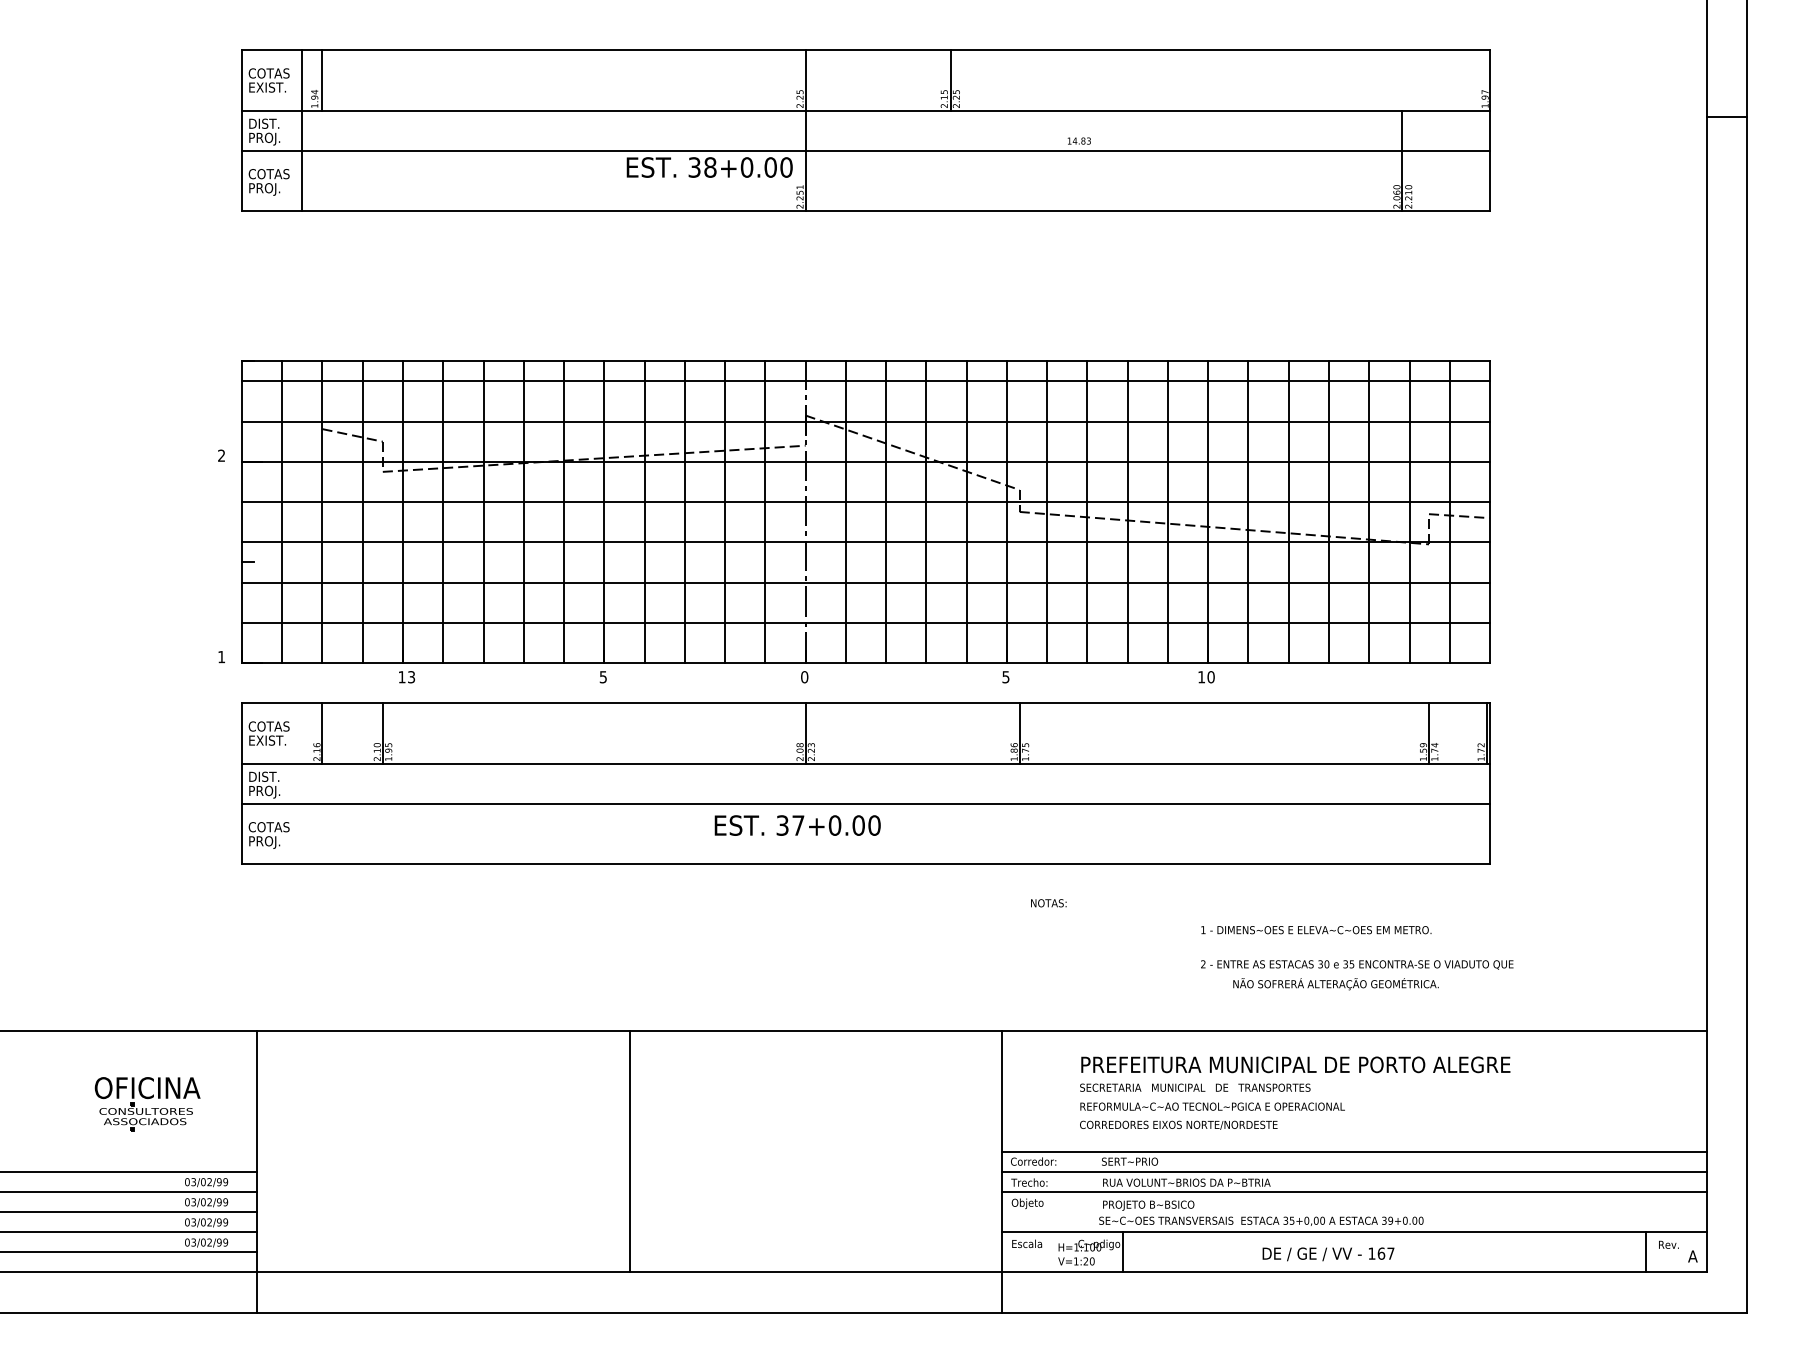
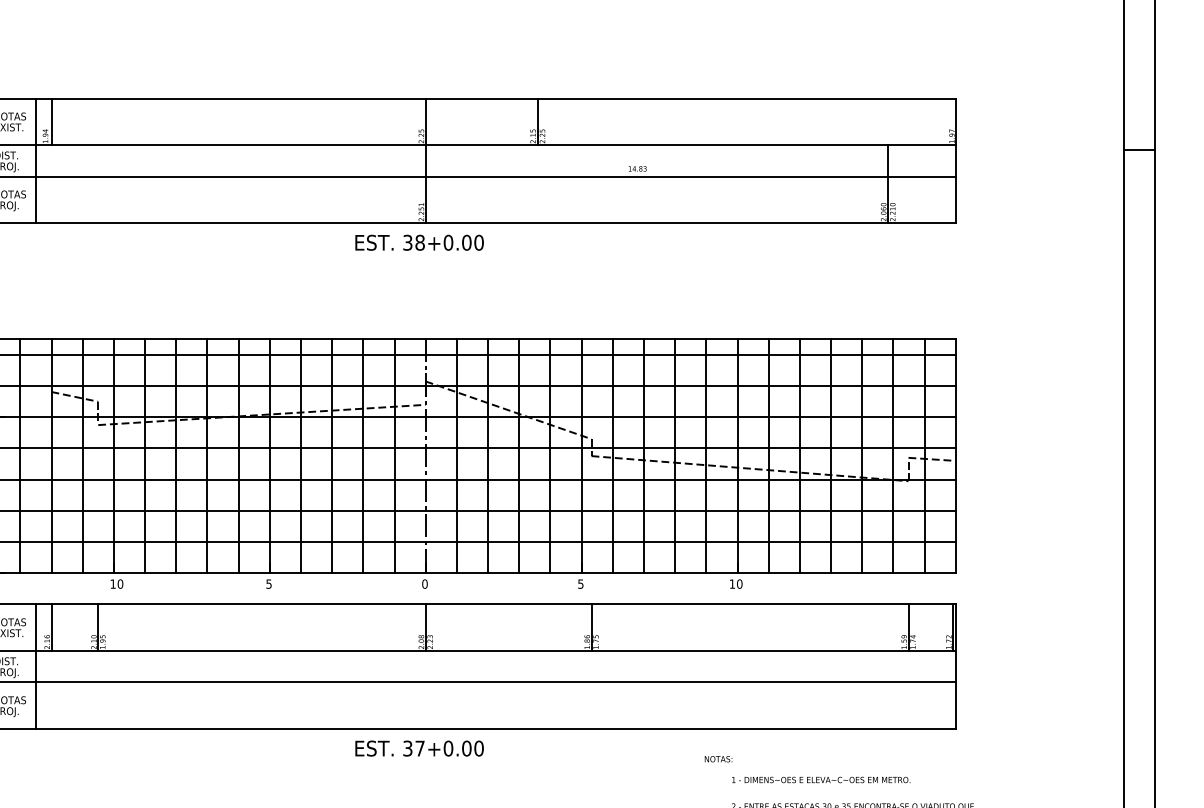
text: (709, 167) -> (419, 242), moved
text: (411, 677) -> (120, 584), 13 -> 10
line: (302, 783) -> (36, 666), added
text: (797, 825) -> (419, 748), moved
text: (1048, 903) -> (718, 759), moved

